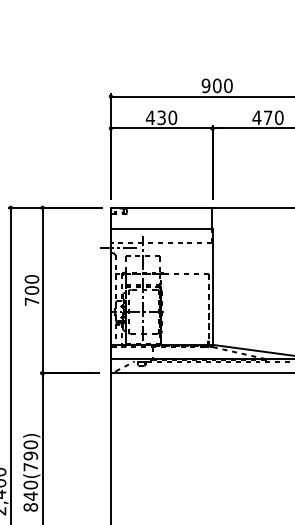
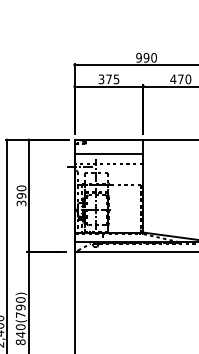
text: (217, 85) -> (146, 57), 900 -> 990
text: (160, 118) -> (108, 79), 430 -> 375
text: (31, 295) -> (21, 199), 700 -> 390

